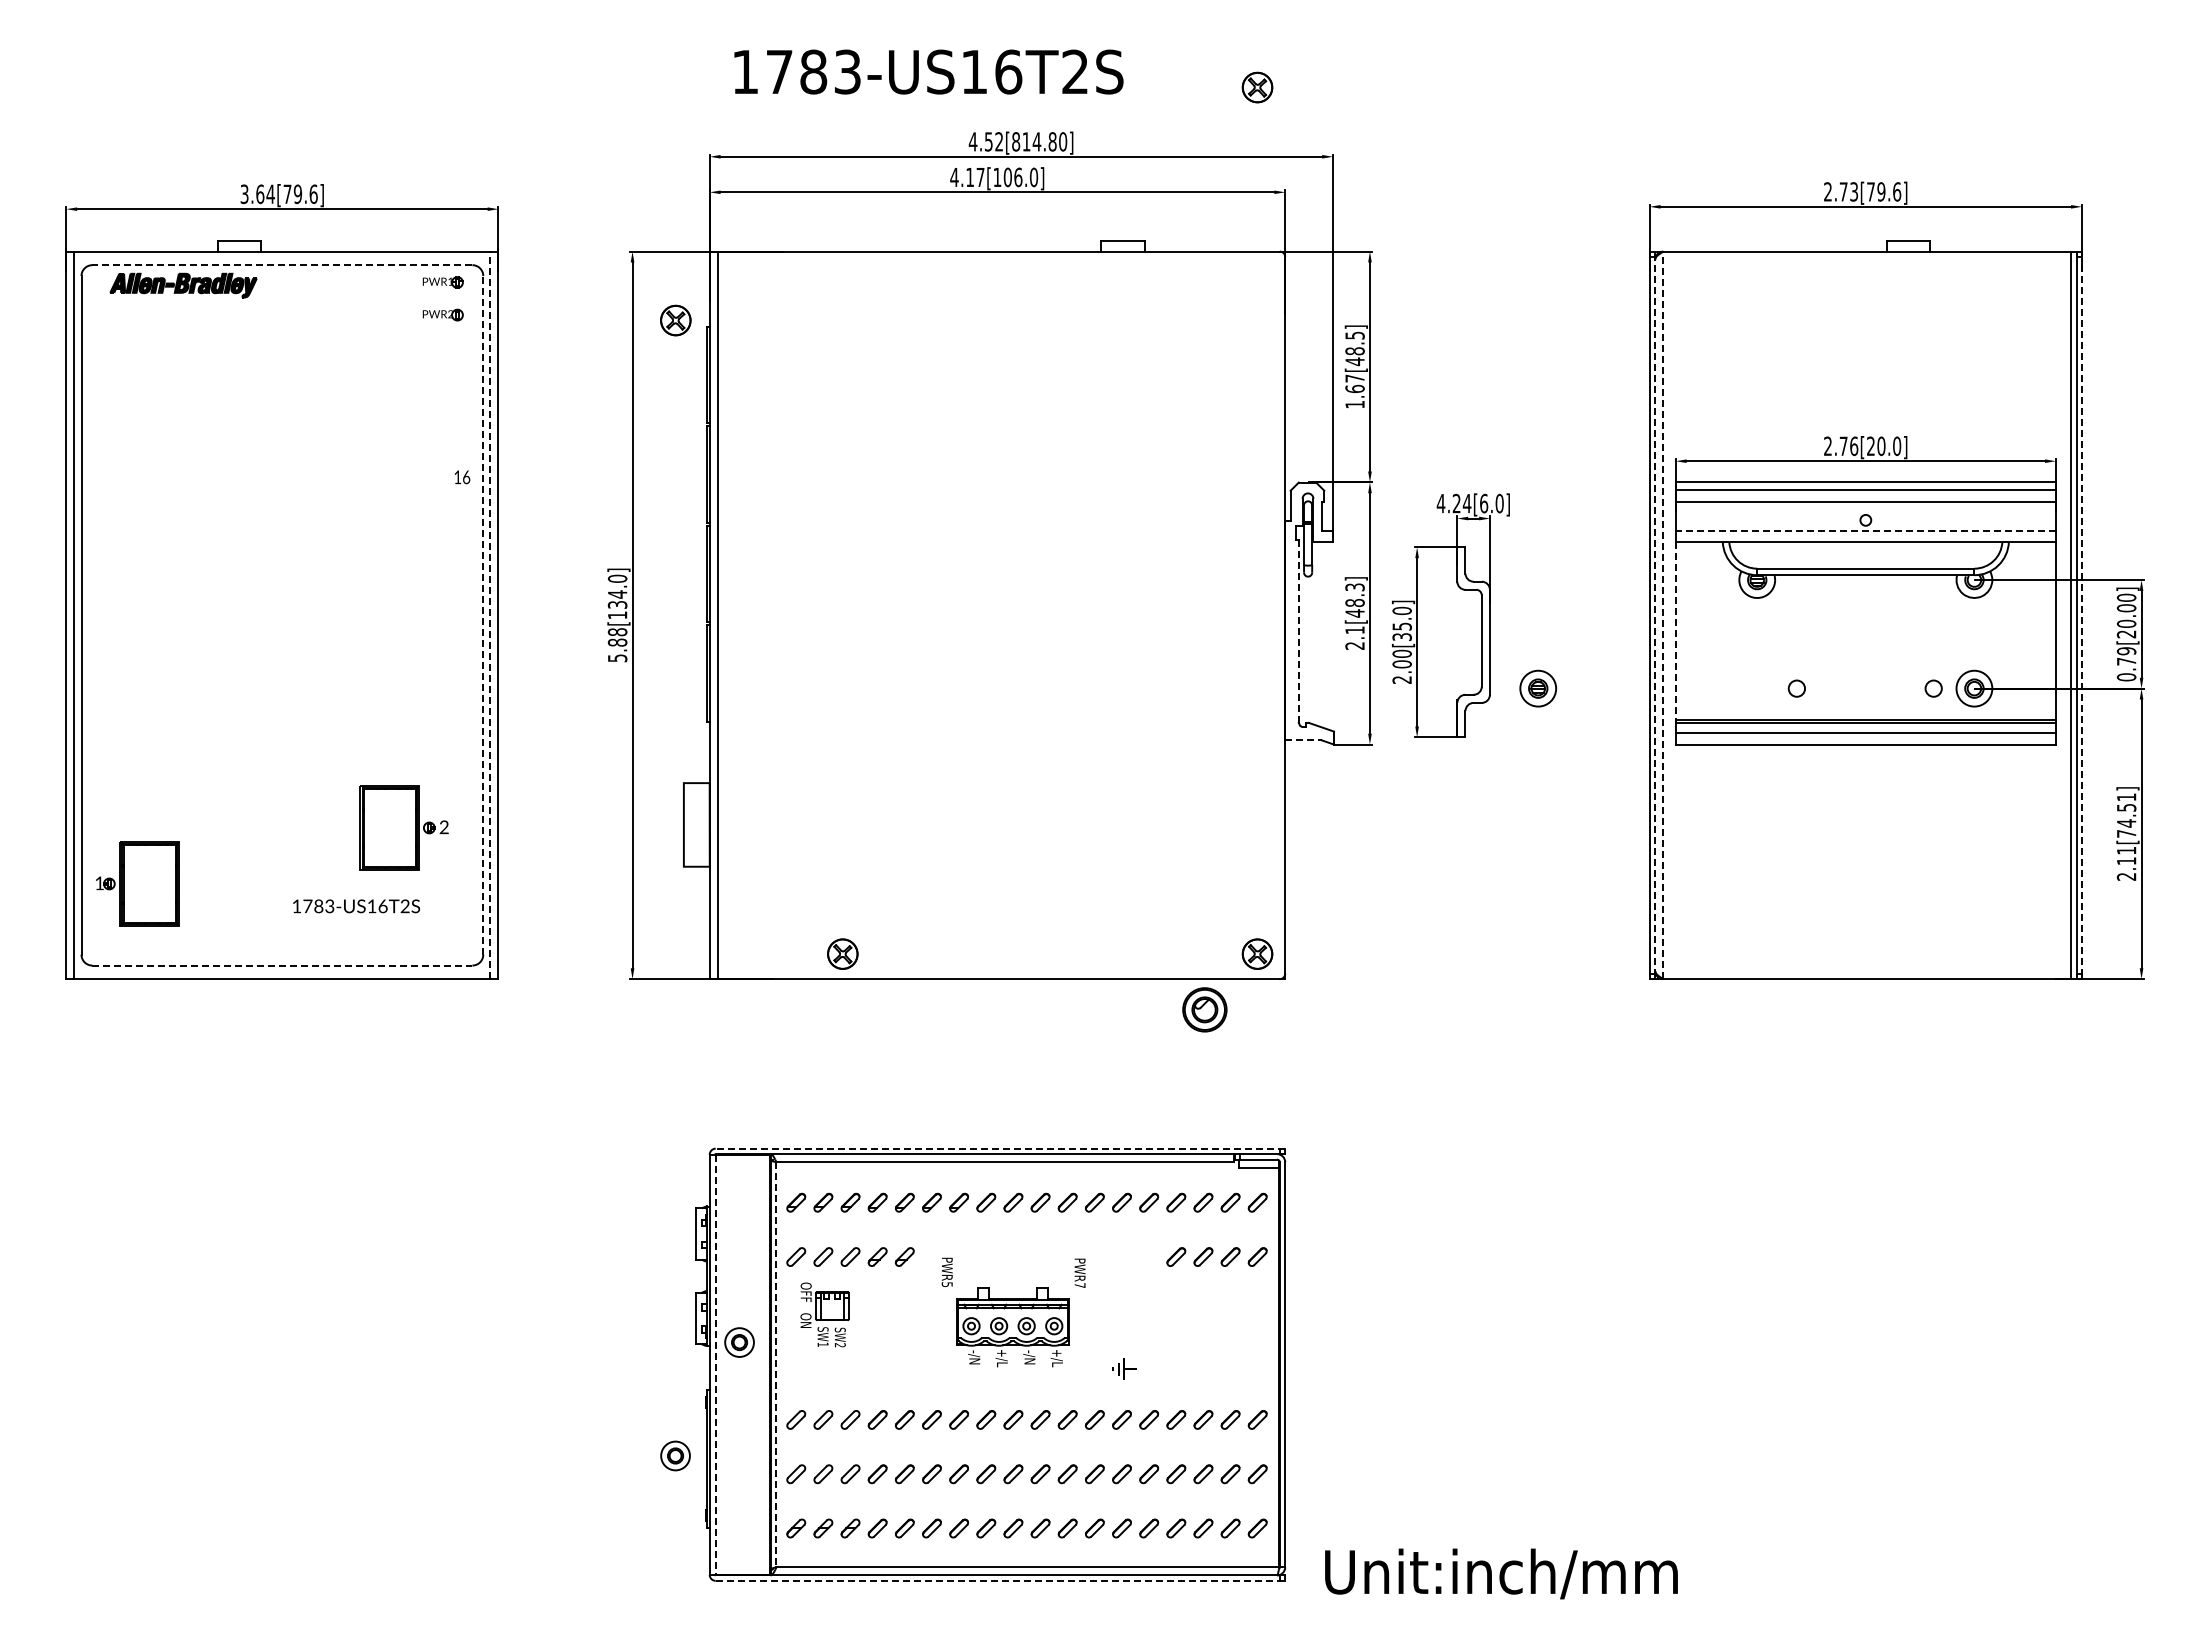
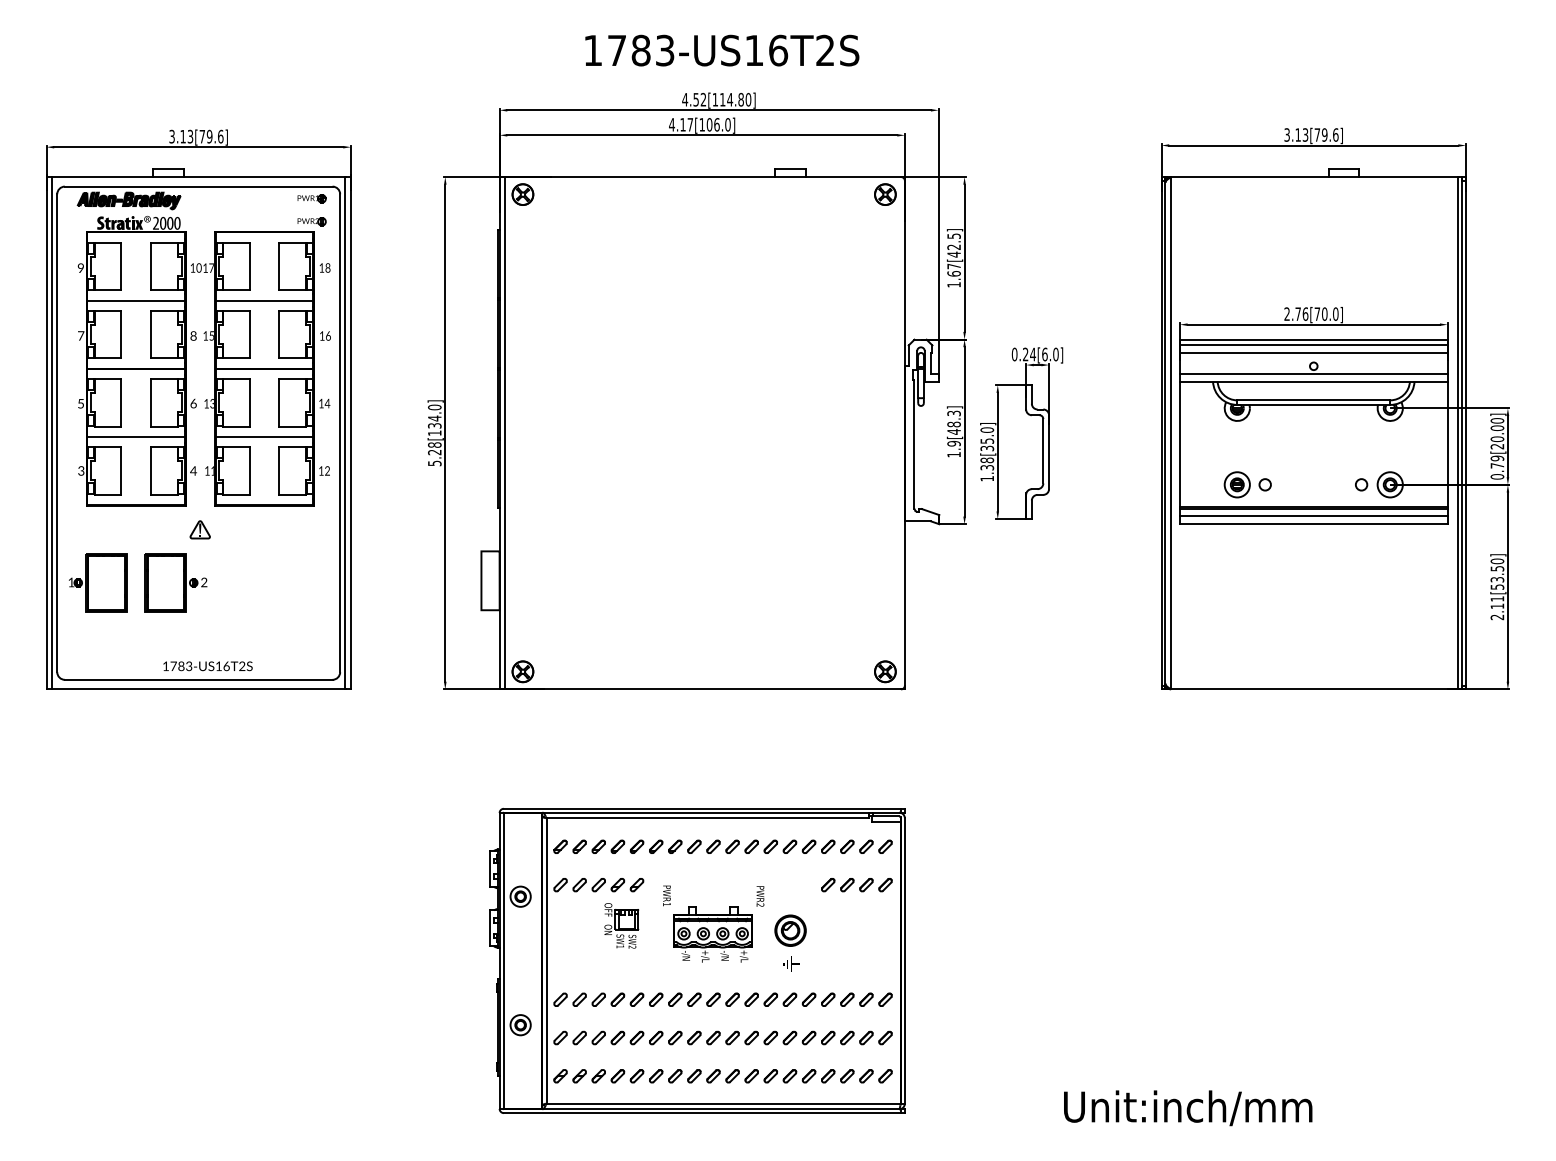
text: (928, 71) -> (722, 50), moved
part: (1257, 87) -> (885, 194), moved
text: (1016, 141) -> (715, 99), 4.52[814.80] -> 4.52[114.80]
text: (1835, 191) -> (1292, 134), 2.73[79.6] -> 3.13[79.6]
text: (265, 194) -> (186, 136), 3.64[79.6] -> 3.13[79.6]
line: (281, 265) -> (198, 186), dashed -> solid
part: (675, 320) -> (522, 194), moved
text: (1354, 351) -> (953, 247), 1.67[48.5] -> 1.67[42.5]
text: (1870, 445) -> (1317, 313), 2.76[20.0] -> 2.76[70.0]
text: (1440, 503) -> (1014, 354), 4.24[6.0] -> 0.24[6.0]
part: (304, 512) -> (214, 360), added
line: (1865, 531) -> (1313, 374), dashed -> solid
line: (483, 614) -> (340, 432), dashed -> solid
line: (2081, 614) -> (1465, 432), dashed -> solid
line: (490, 615) -> (345, 433), dashed -> solid
line: (1655, 615) -> (1165, 433), dashed -> solid
line: (1663, 615) -> (1171, 433), dashed -> solid
line: (1298, 631) -> (914, 444), dashed -> solid
line: (1675, 631) -> (1179, 444), dashed -> solid
text: (1354, 637) -> (953, 448), 2.1[48.3] -> 1.9[48.3]
text: (617, 642) -> (434, 452), 5.88[134.0] -> 5.28[134.0]
text: (1401, 666) -> (986, 469), 2.00[35.0] -> 1.38[35.0]
part: (1538, 688) -> (1237, 484), moved
line: (1304, 740) -> (918, 521), dashed -> solid
part: (284, 752) -> (200, 529), added
text: (2126, 815) -> (1497, 574), 2.11[74.51] -> 2.11[53.50]
part: (403, 827) -> (175, 582), moved
part: (137, 883) -> (98, 582), moved
text: (356, 906) -> (207, 666), moved
part: (842, 953) -> (522, 671), moved
line: (282, 965) -> (198, 679), dashed -> solid
part: (1204, 1009) -> (790, 930), moved
line: (1000, 1148) -> (704, 808), dashed -> solid
text: (946, 1284) -> (666, 904), PWR5 -> PWR1
text: (1079, 1285) -> (760, 905), PWR7 -> PWR2
part: (824, 1314) -> (621, 925), moved
part: (739, 1342) -> (520, 896), moved
line: (776, 1364) -> (546, 960), dashed -> solid
line: (715, 1365) -> (503, 961), dashed -> solid
part: (675, 1455) -> (520, 1024), moved
text: (1501, 1573) -> (1188, 1107), moved
line: (1000, 1580) -> (704, 1112), dashed -> solid

